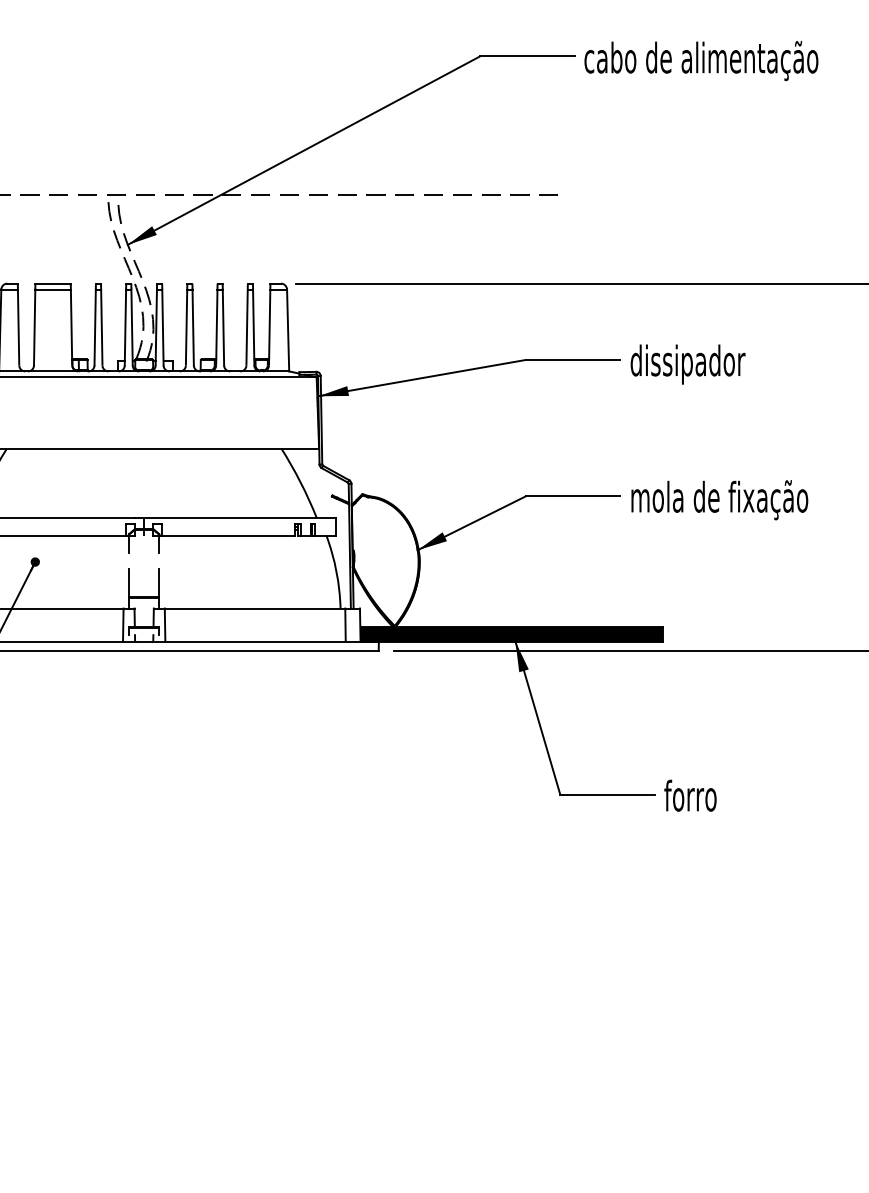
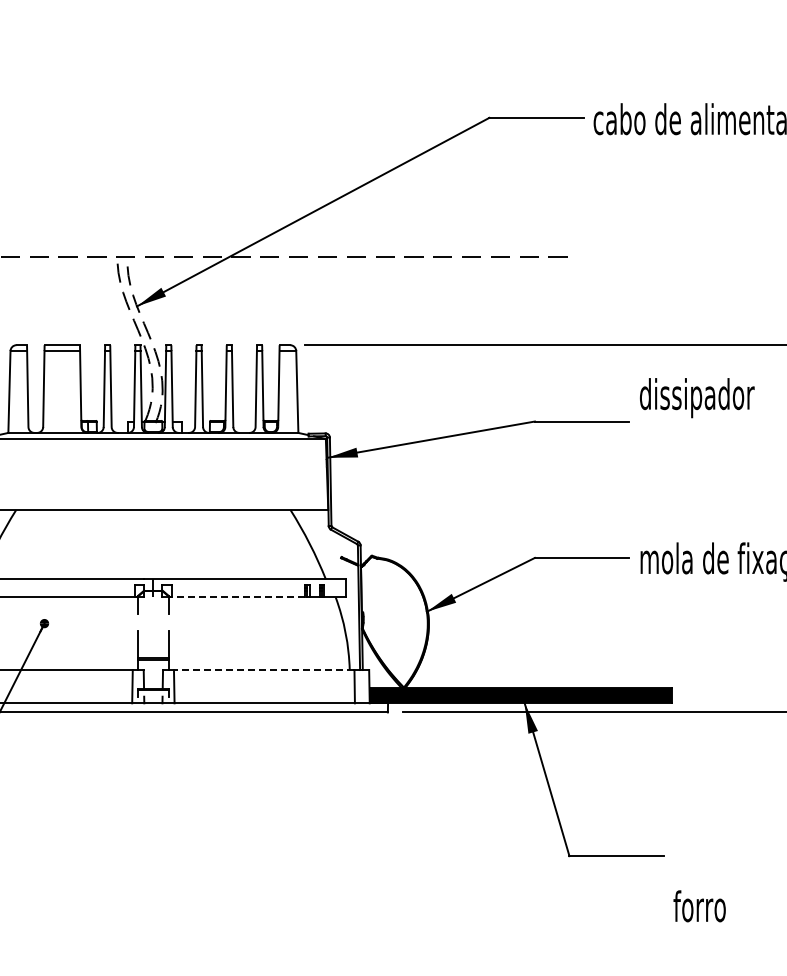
text: (687, 364) -> (696, 398), moved
line: (227, 535) -> (236, 597), solid -> dashed
line: (254, 608) -> (263, 670), solid -> dashed
text: (690, 795) -> (699, 906), moved

